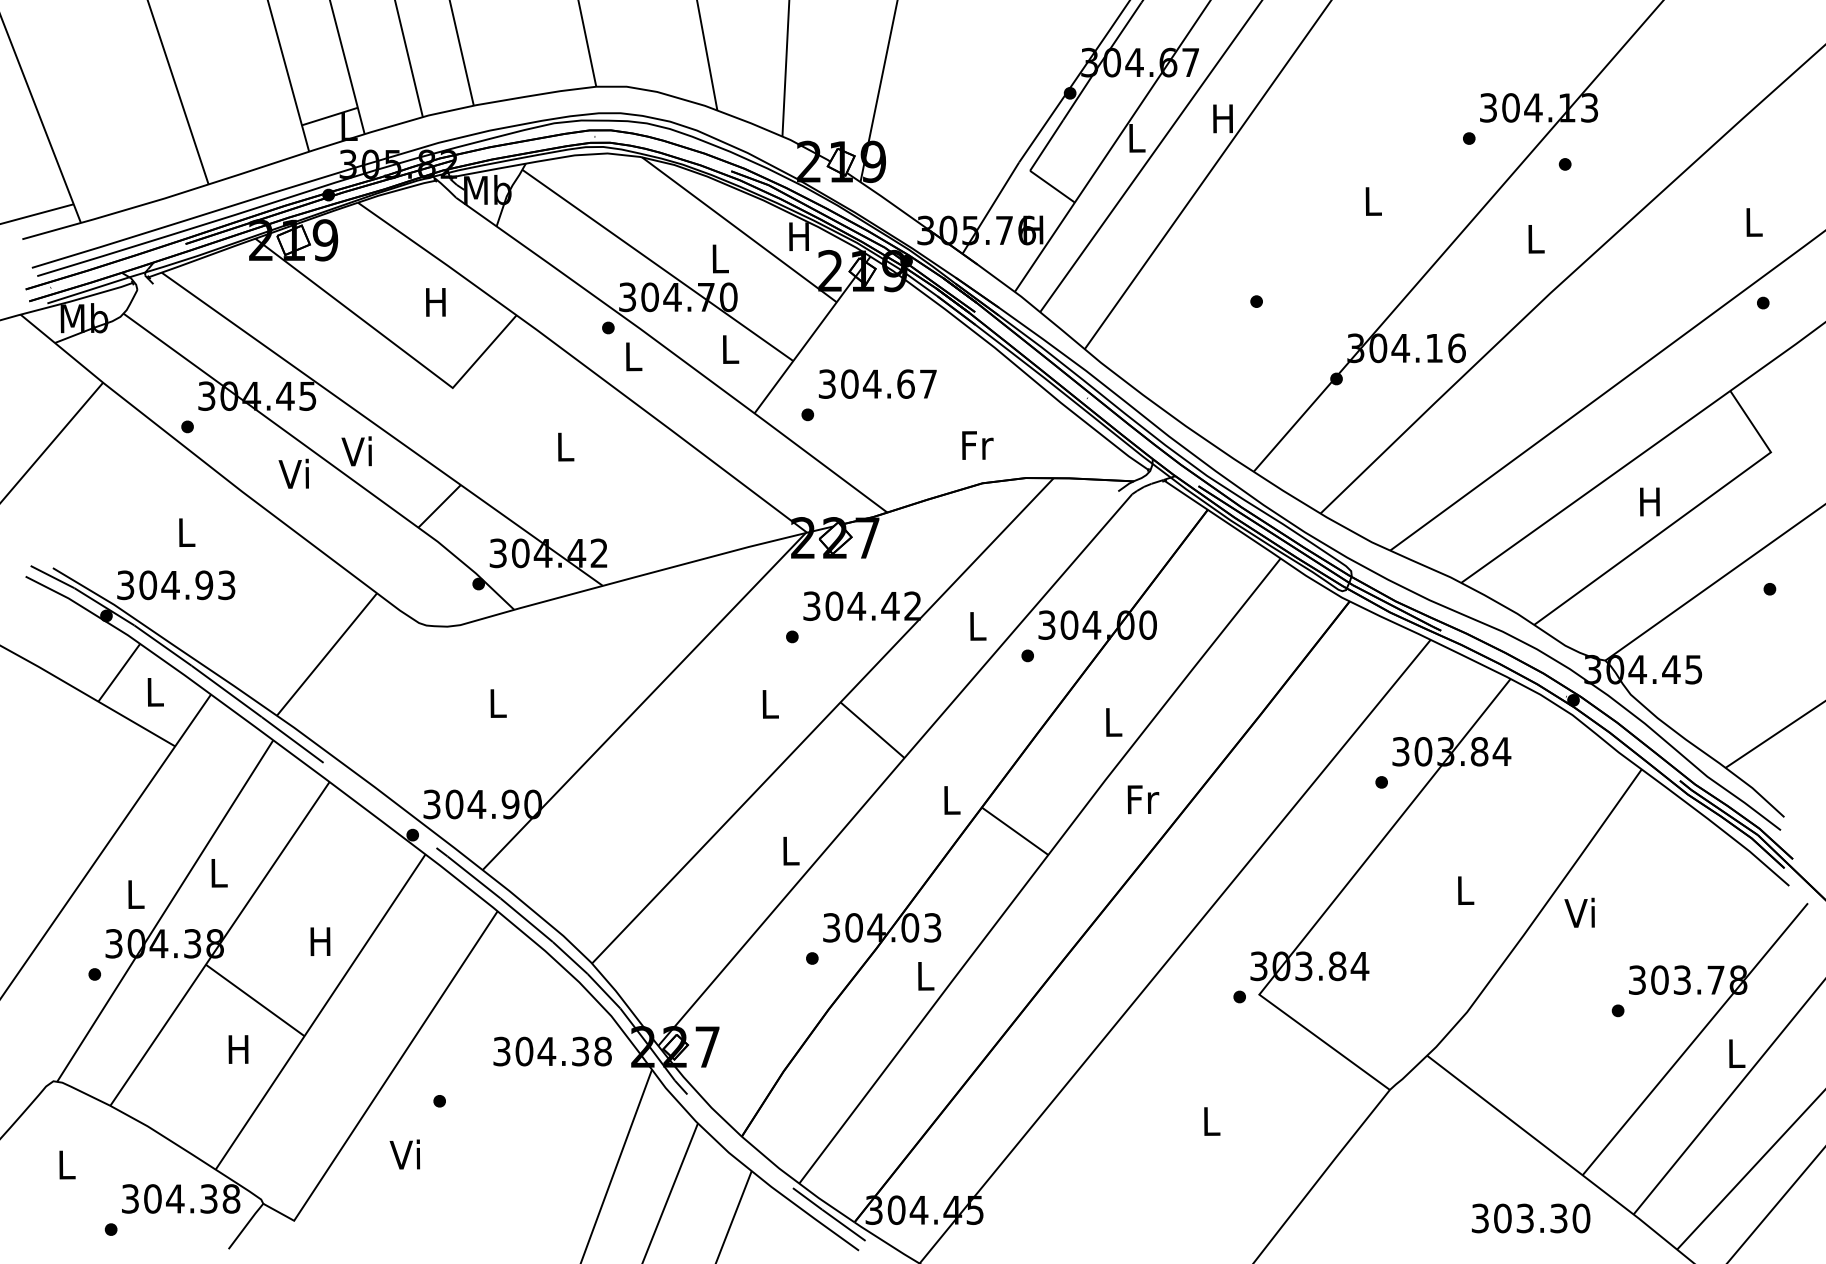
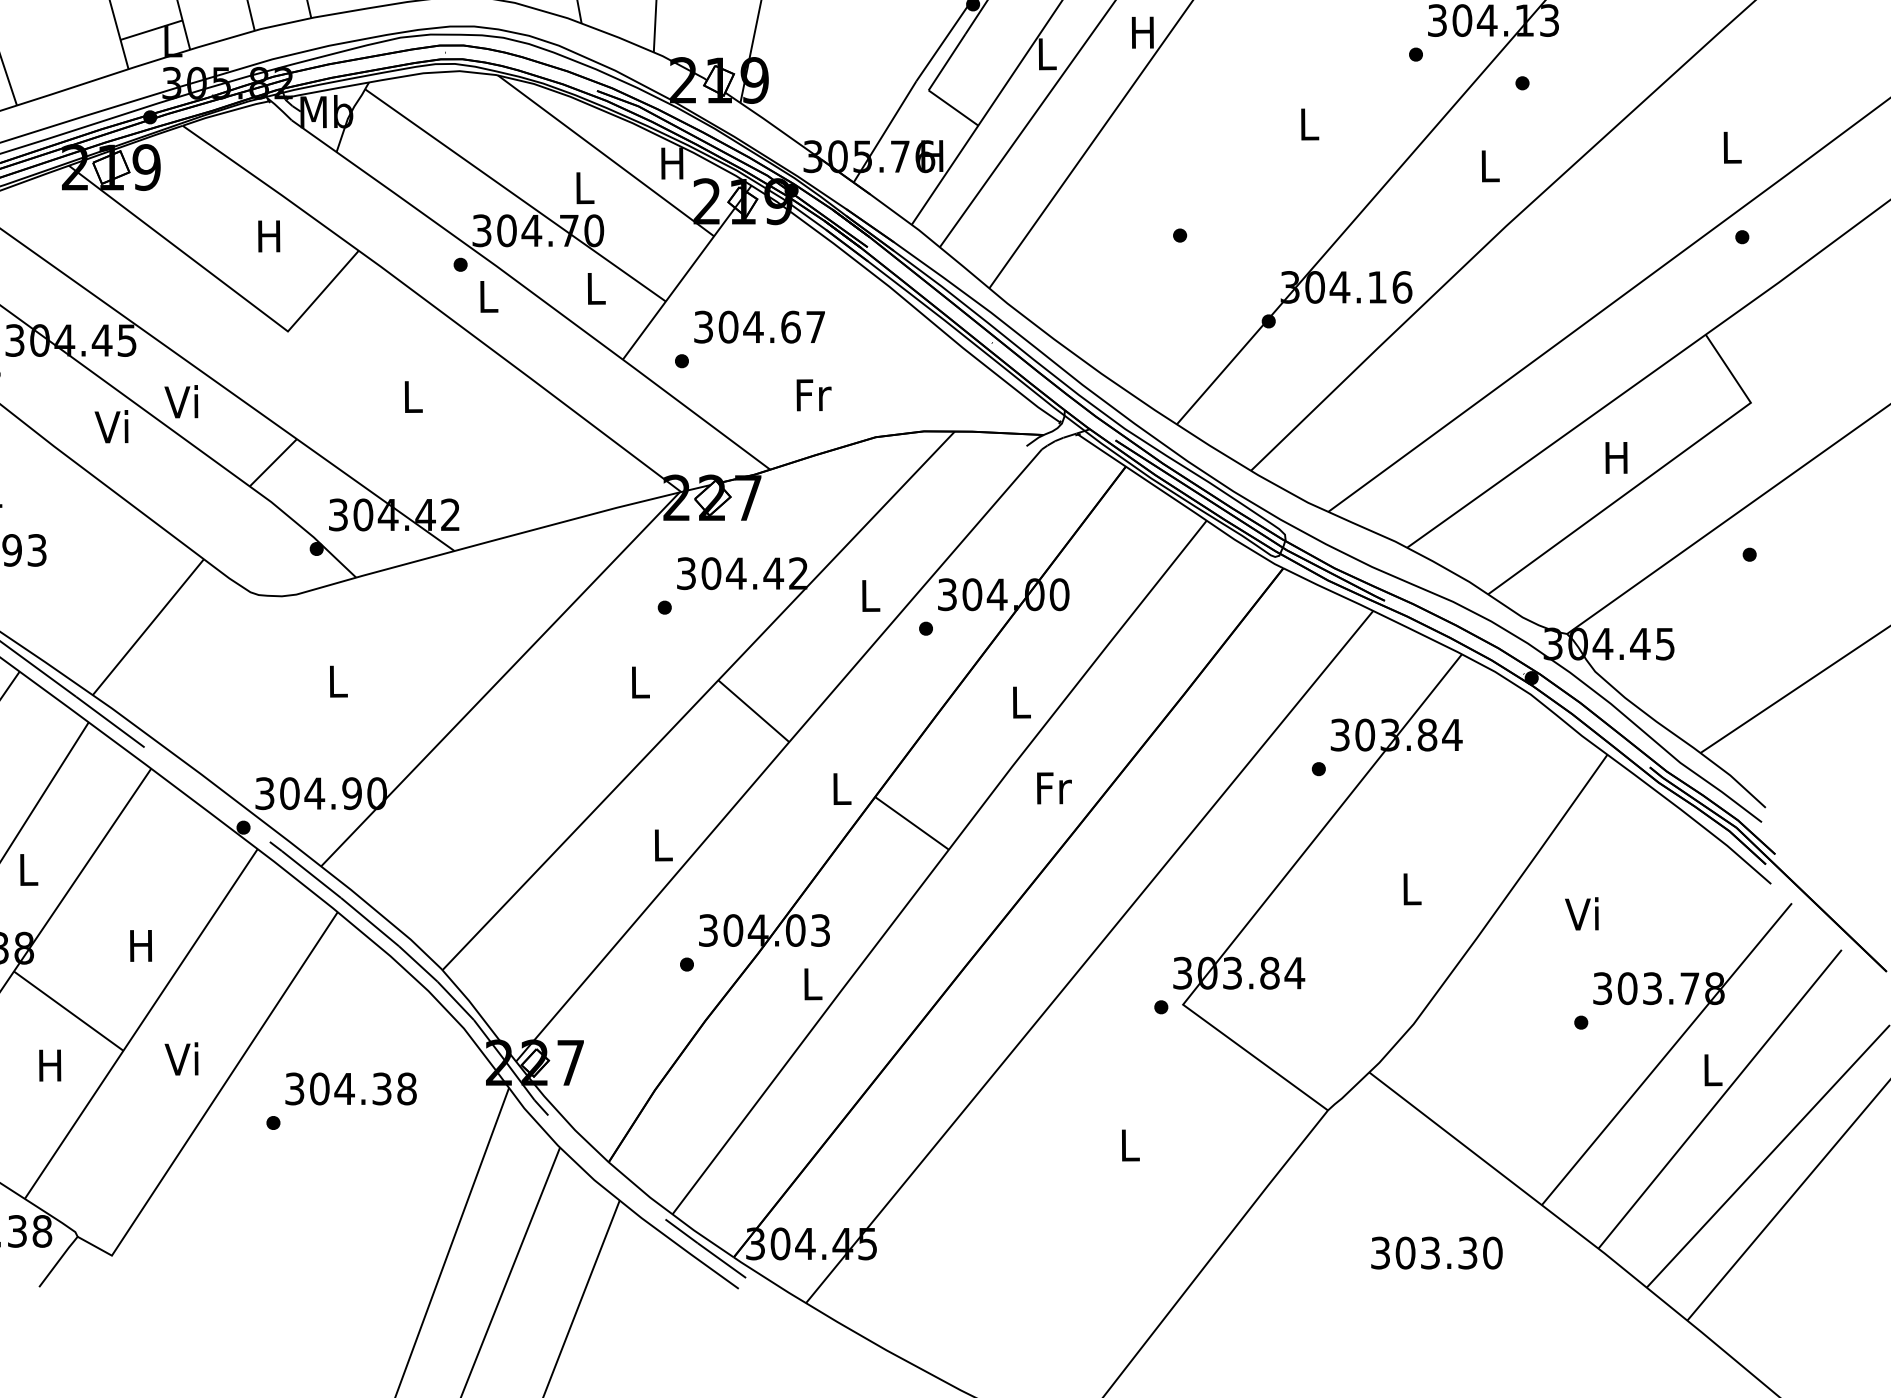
text: (977, 445) -> (813, 395), moved
text: (1579, 912) -> (1581, 913), moved
text: (552, 1051) -> (350, 1088), moved
text: (404, 1154) -> (181, 1058), moved
text: (1531, 1218) -> (1437, 1253), moved

